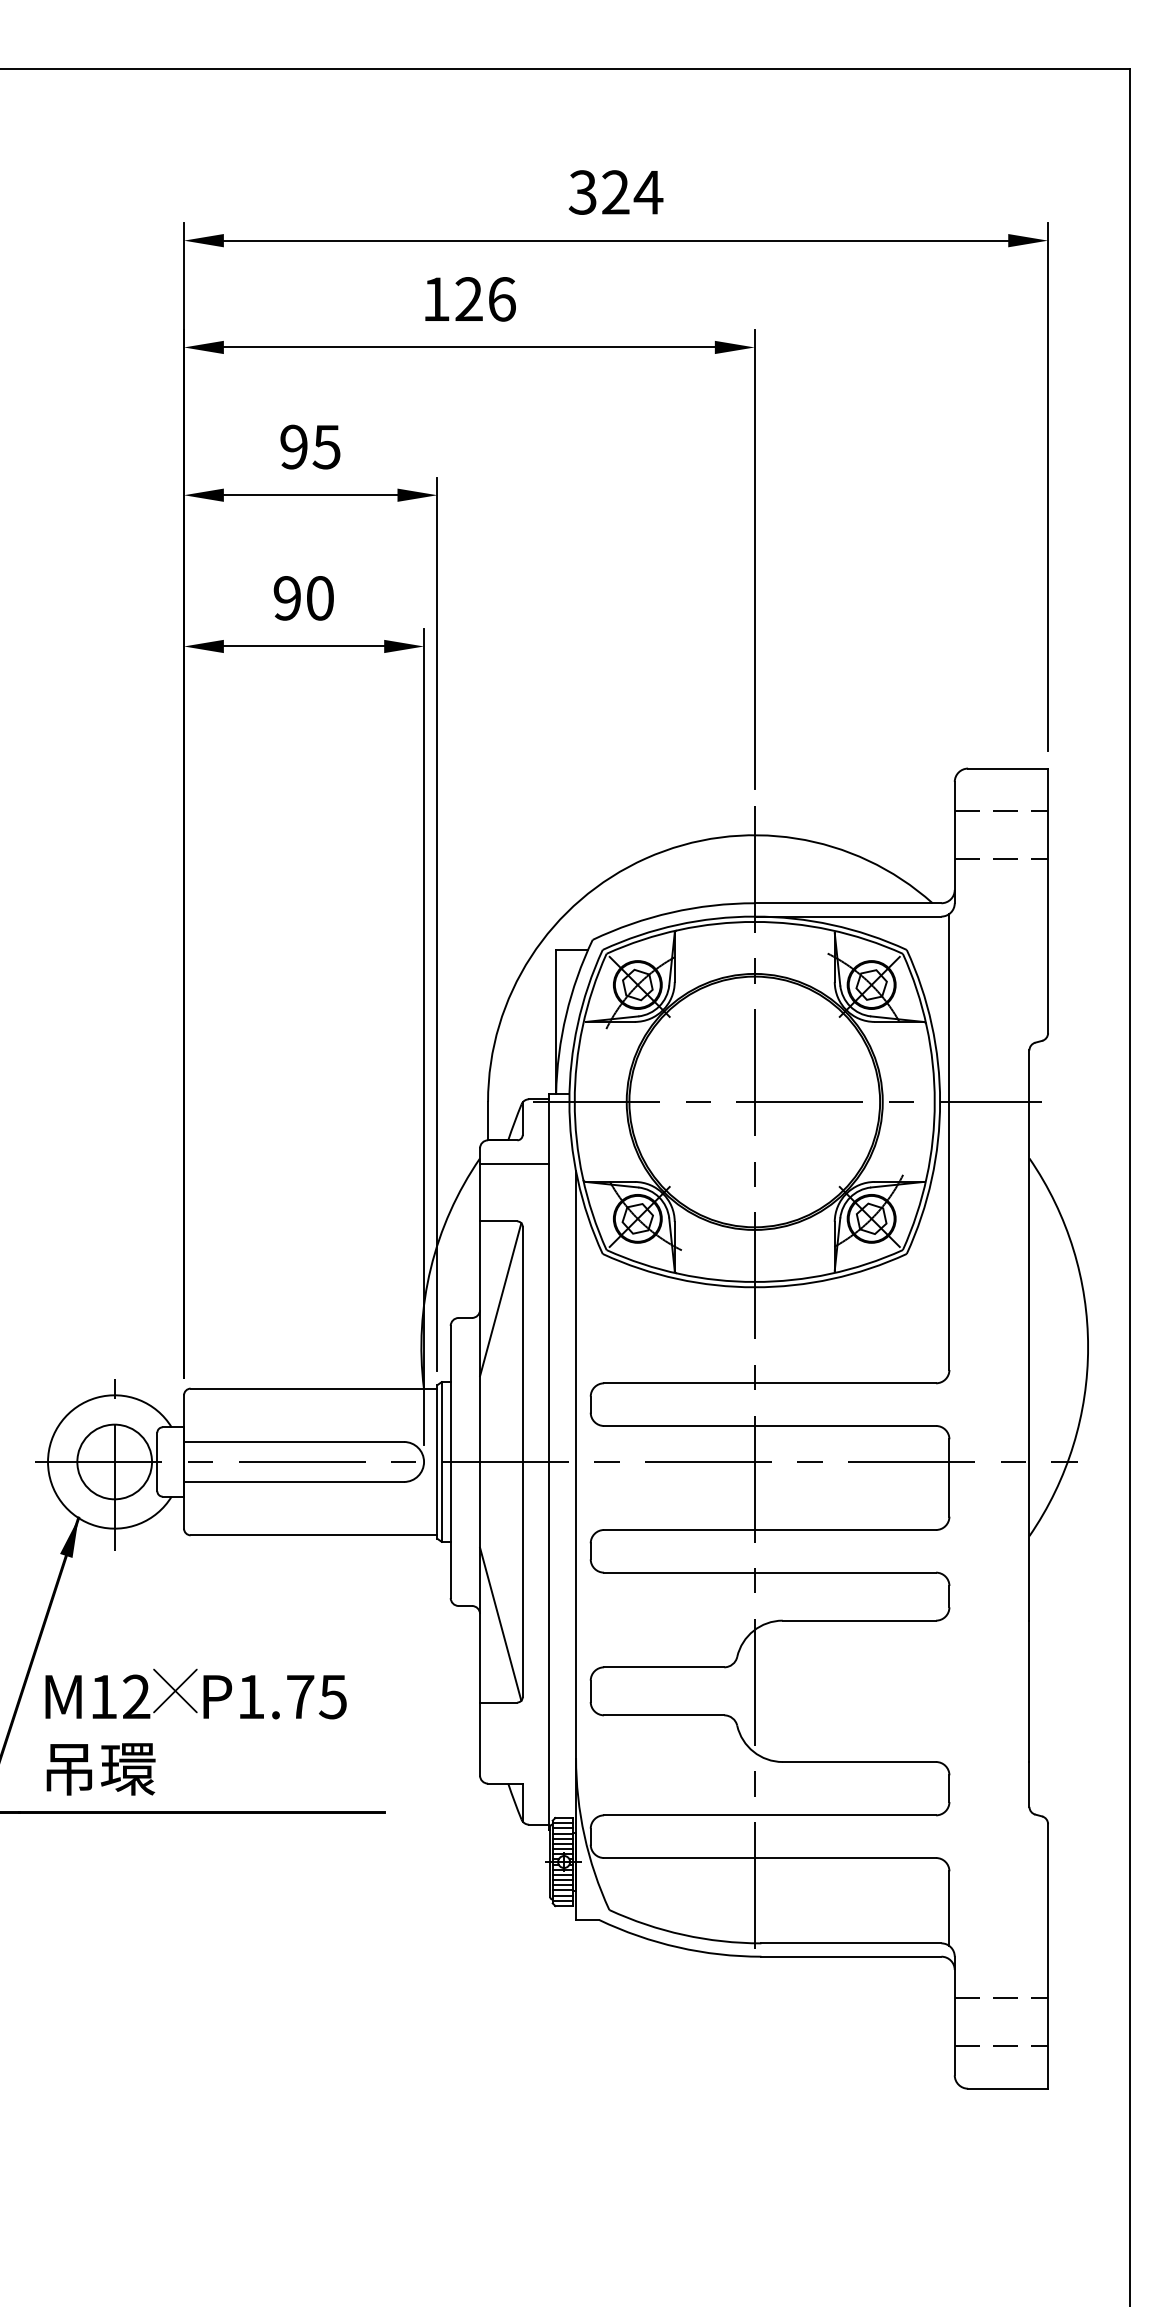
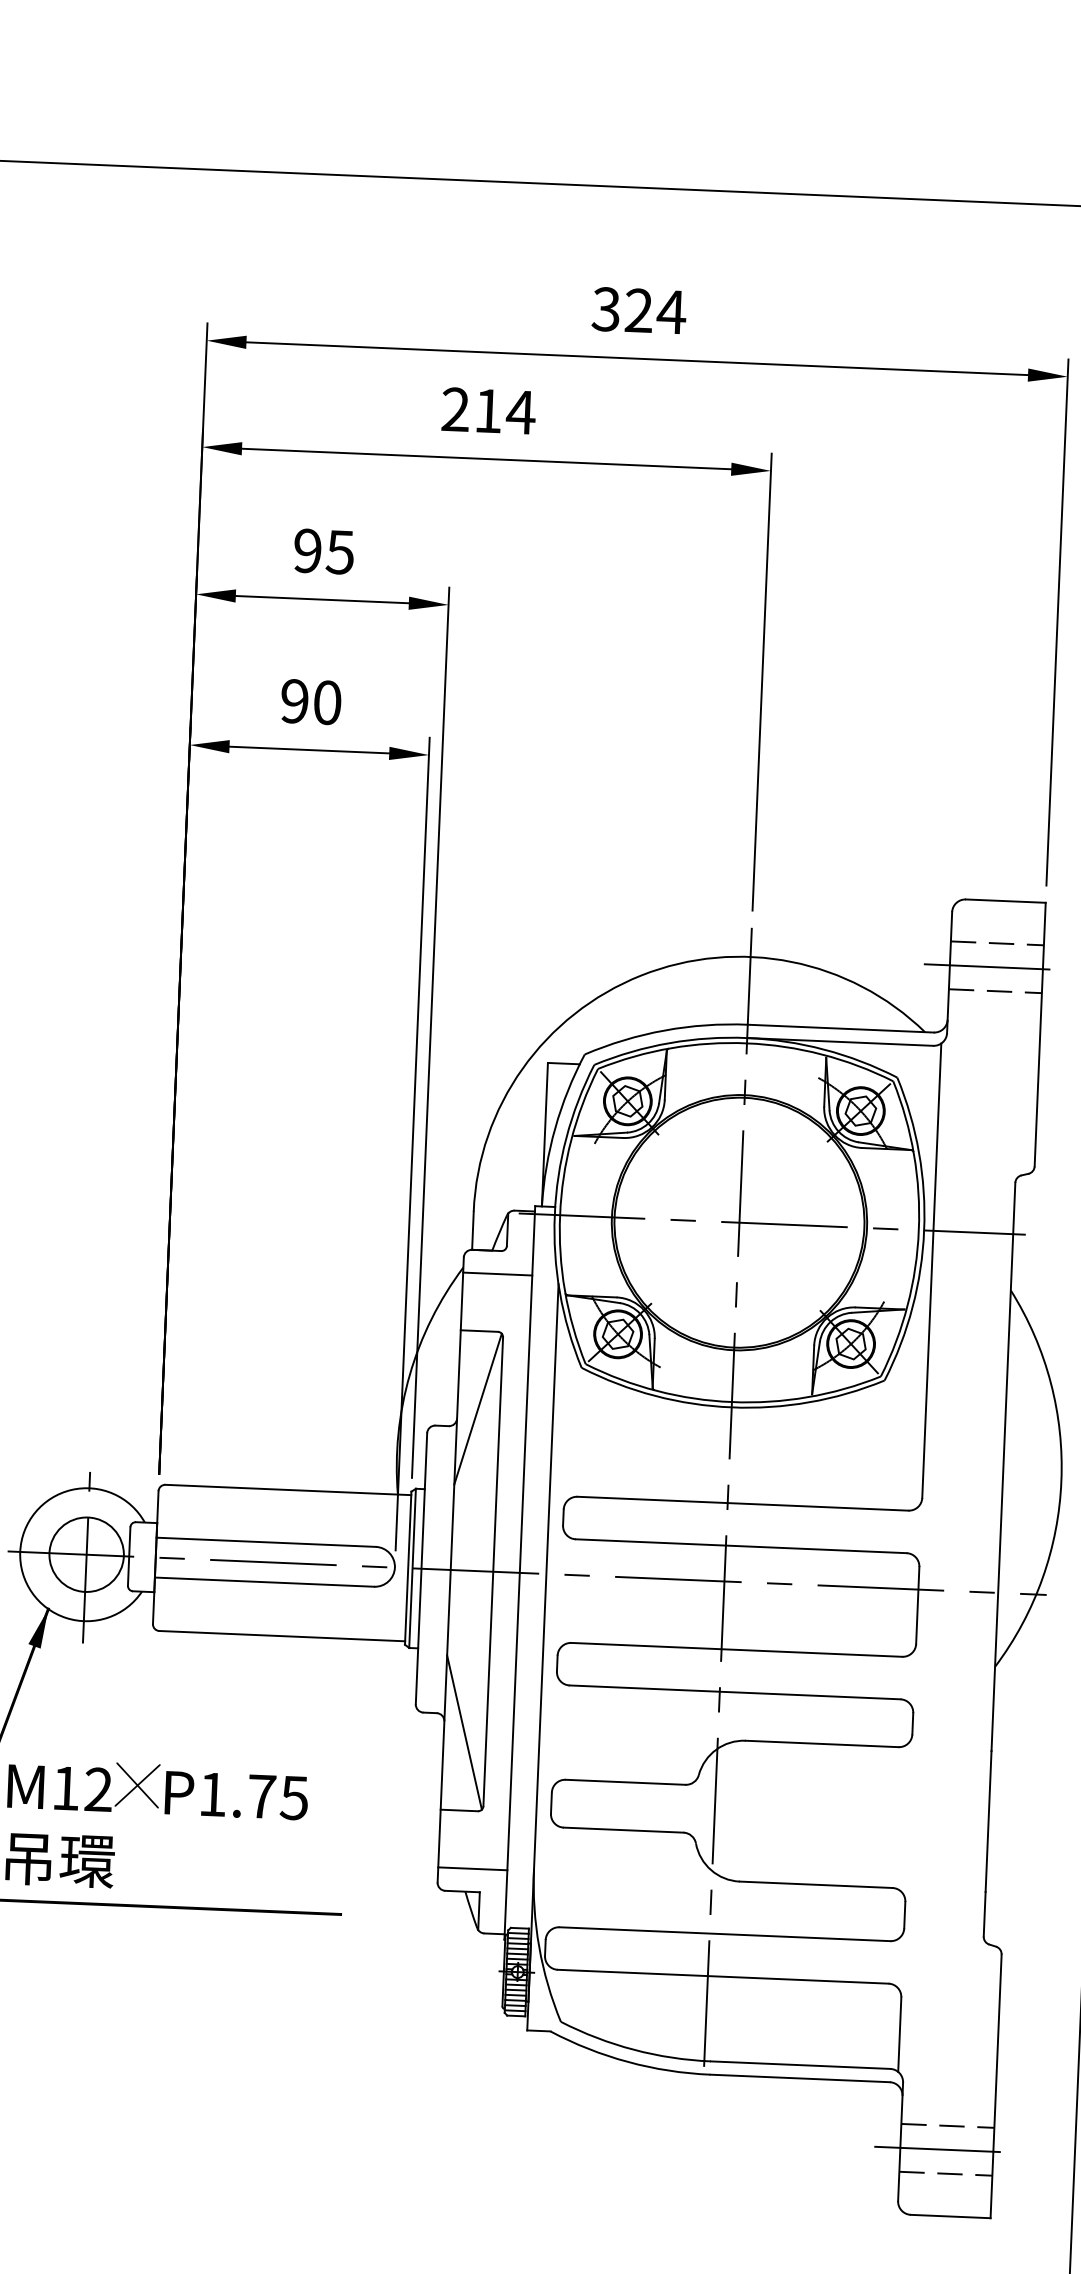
text: (469, 299) -> (488, 411), 126 -> 214
line: (998, 835) -> (993, 967), added
line: (514, 1760) -> (472, 1868), added
line: (998, 2022) -> (943, 2150), added

